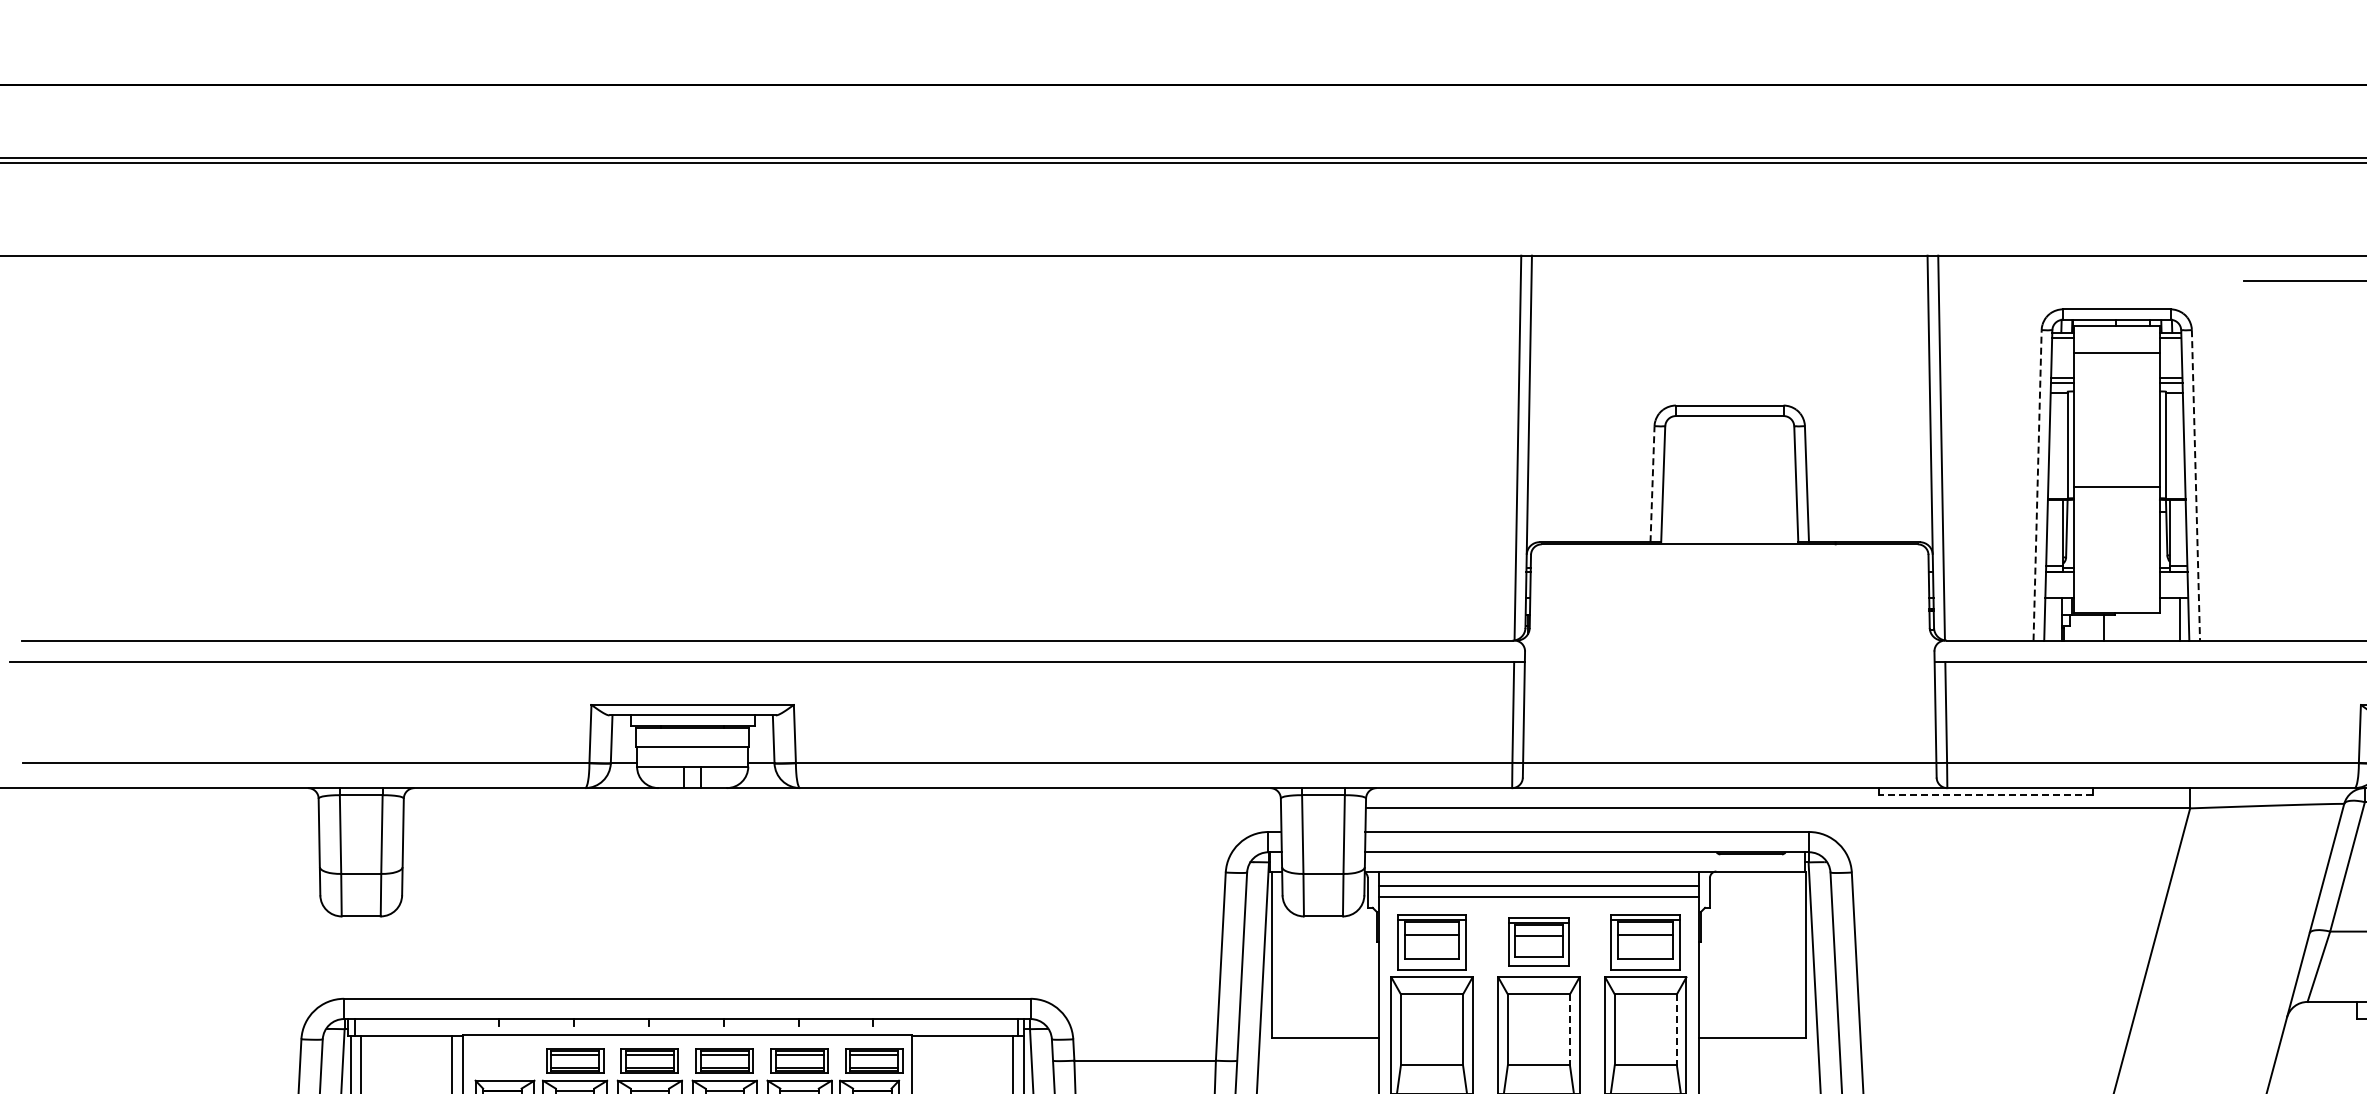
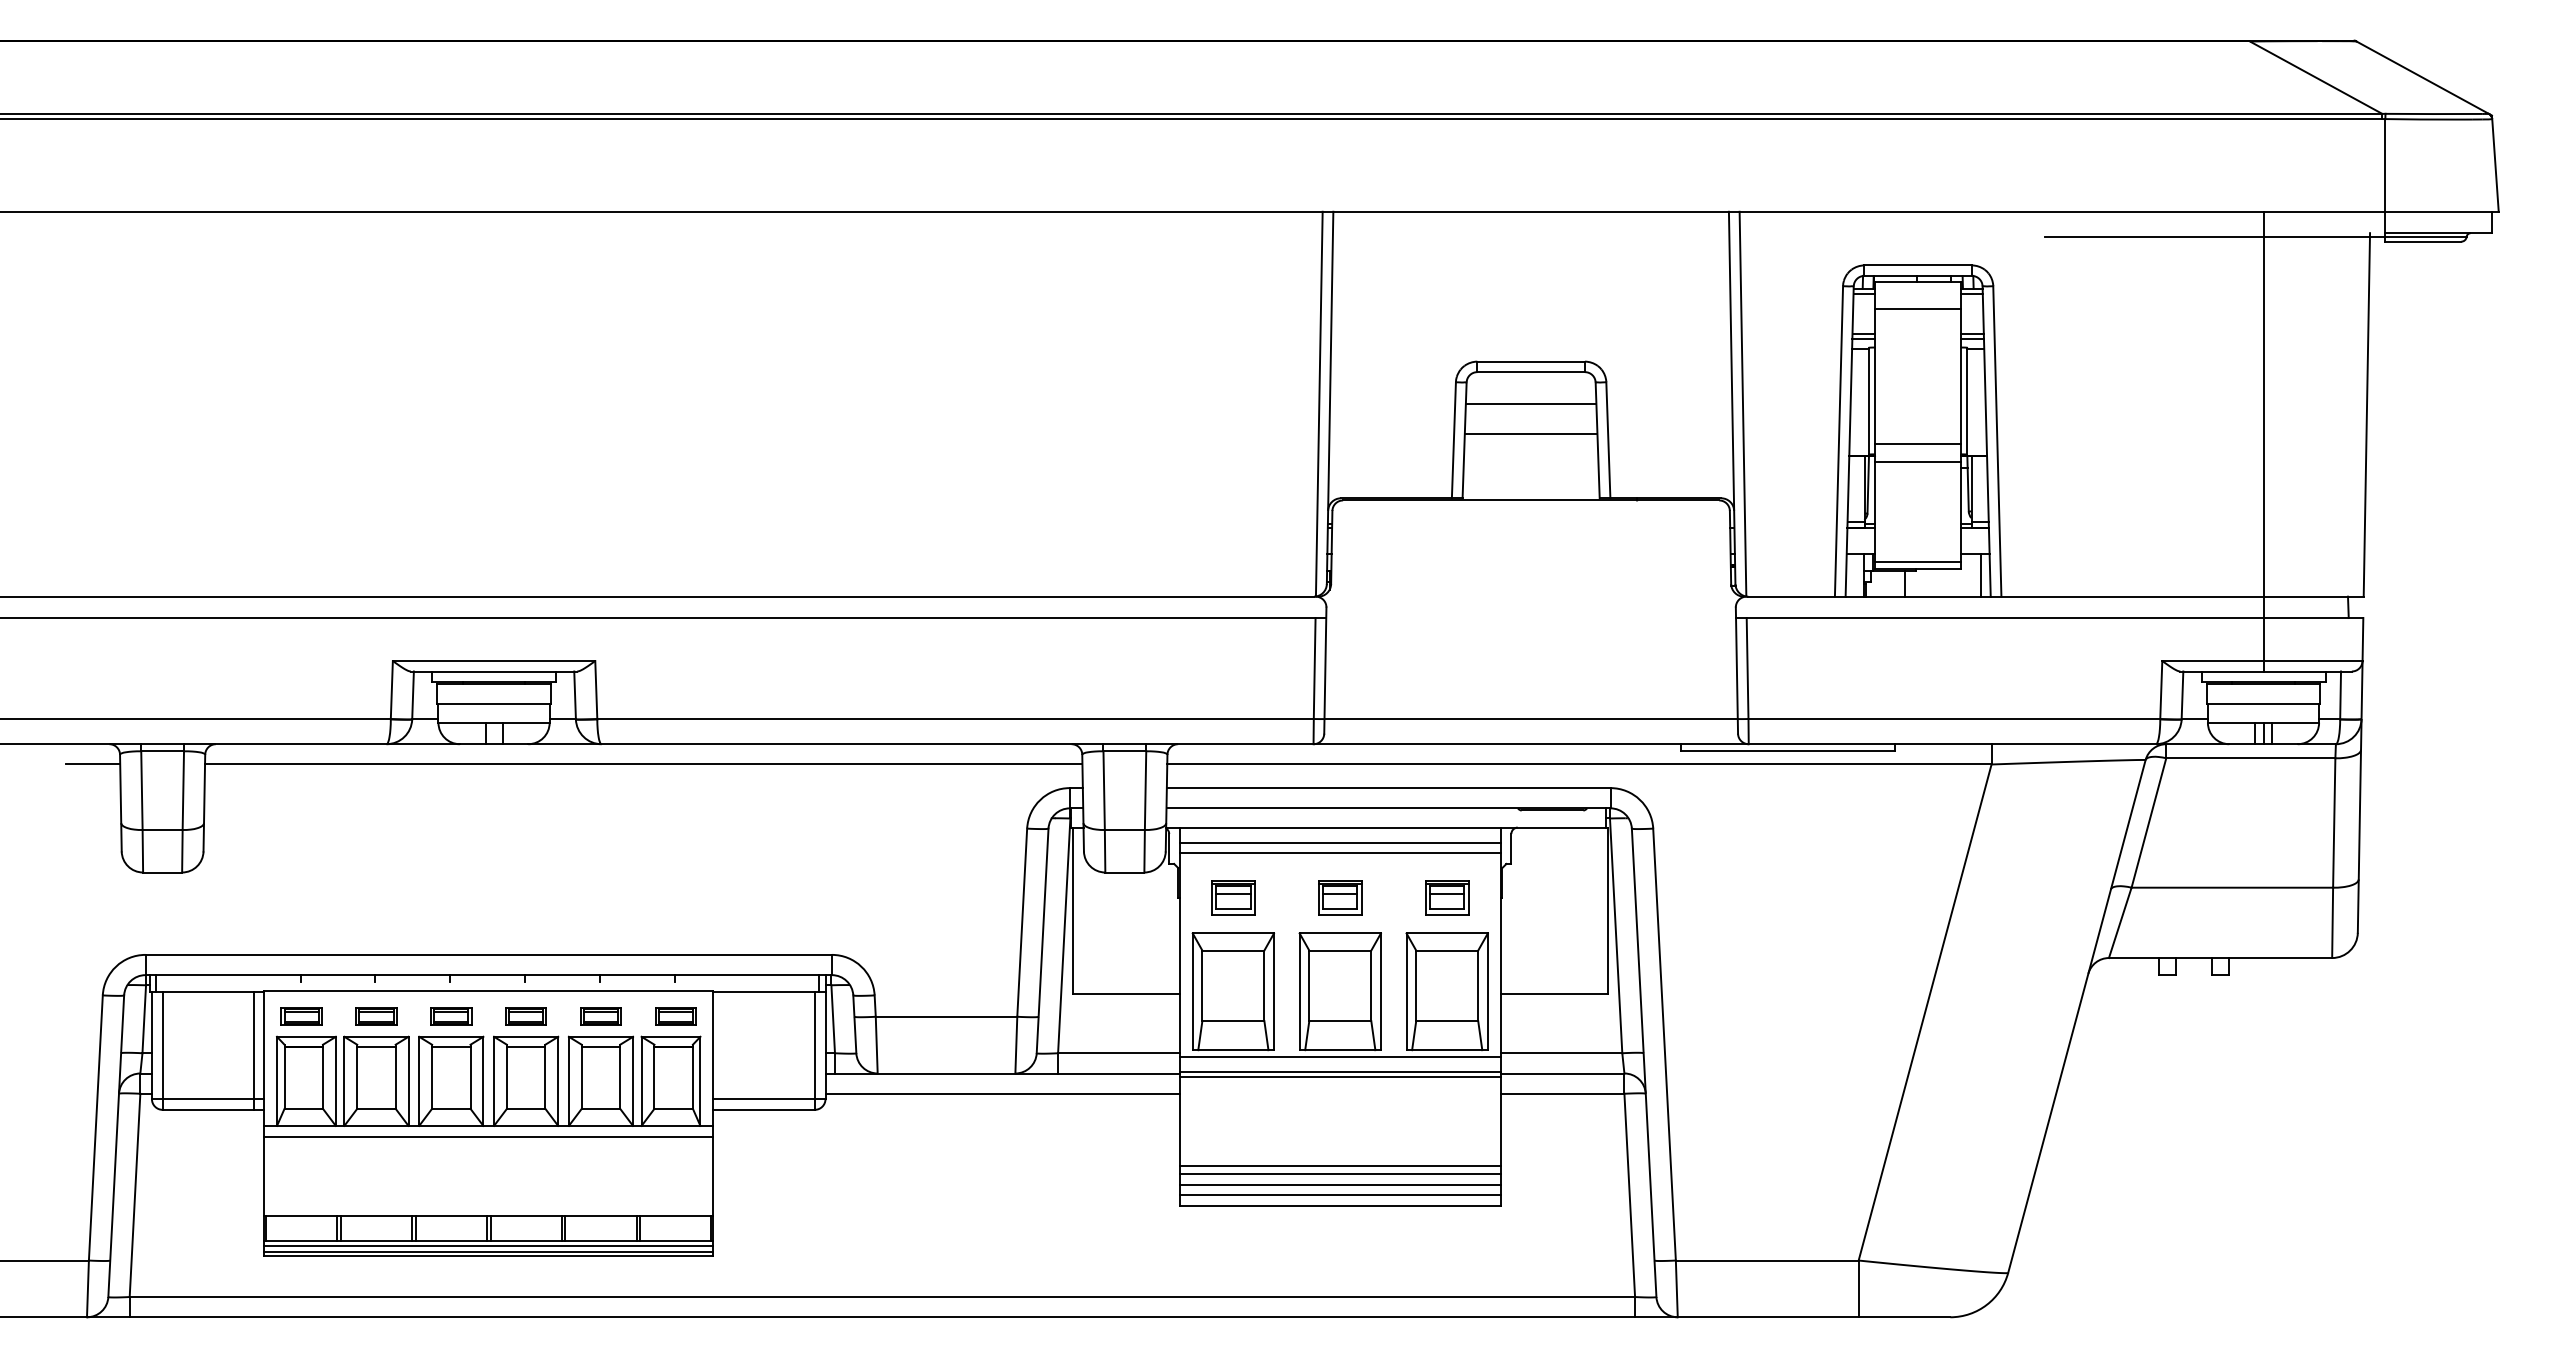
line: (1729, 448) -> (1530, 404), added
line: (1729, 478) -> (1530, 434), added
line: (1652, 483) -> (1453, 439), dashed -> solid
line: (2038, 484) -> (1839, 440), dashed -> solid
line: (2196, 485) -> (1997, 441), dashed -> solid
line: (2116, 506) -> (1917, 462), added
line: (2116, 605) -> (1917, 561), added
line: (1986, 794) -> (1787, 750), dashed -> solid
line: (292, 808) -> (93, 764), added
line: (842, 808) -> (643, 764), added
part: (1432, 941) -> (1233, 897), size x0.62
part: (1539, 941) -> (1340, 897), size x0.71
part: (1646, 941) -> (1447, 897), size x0.62
line: (1570, 1030) -> (1371, 986), dashed -> solid
line: (1677, 1030) -> (1478, 986), dashed -> solid
part: (500, 1060) -> (301, 1016), added
part: (575, 1060) -> (376, 1016), size x0.71
part: (650, 1060) -> (451, 1016), size x0.71
part: (724, 1060) -> (525, 1016), size x0.71
part: (799, 1060) -> (600, 1016), size x0.71
part: (874, 1060) -> (675, 1016), size x0.71

